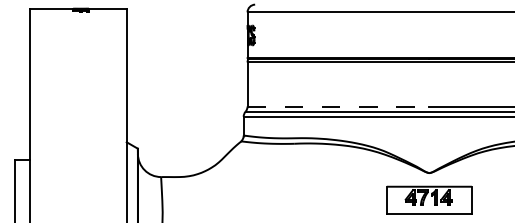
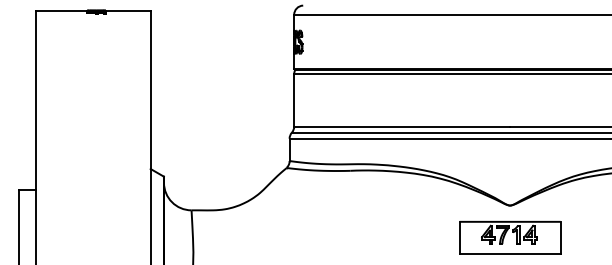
line: (338, 106) -> (402, 126), dashed -> solid

